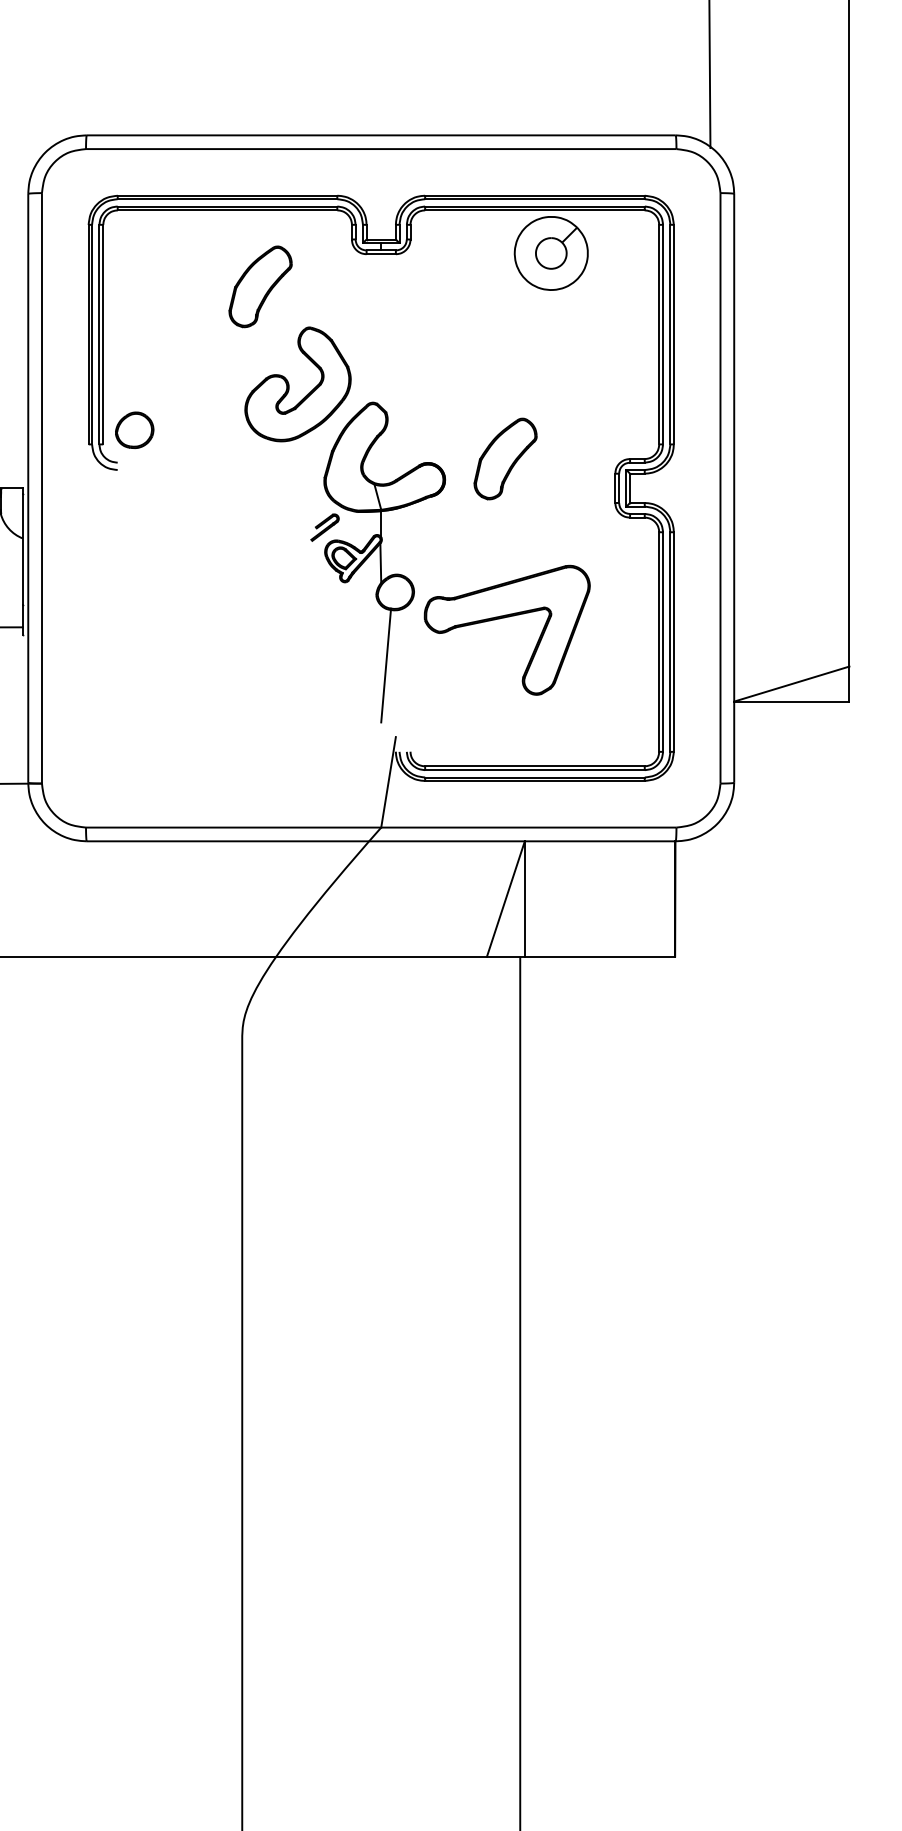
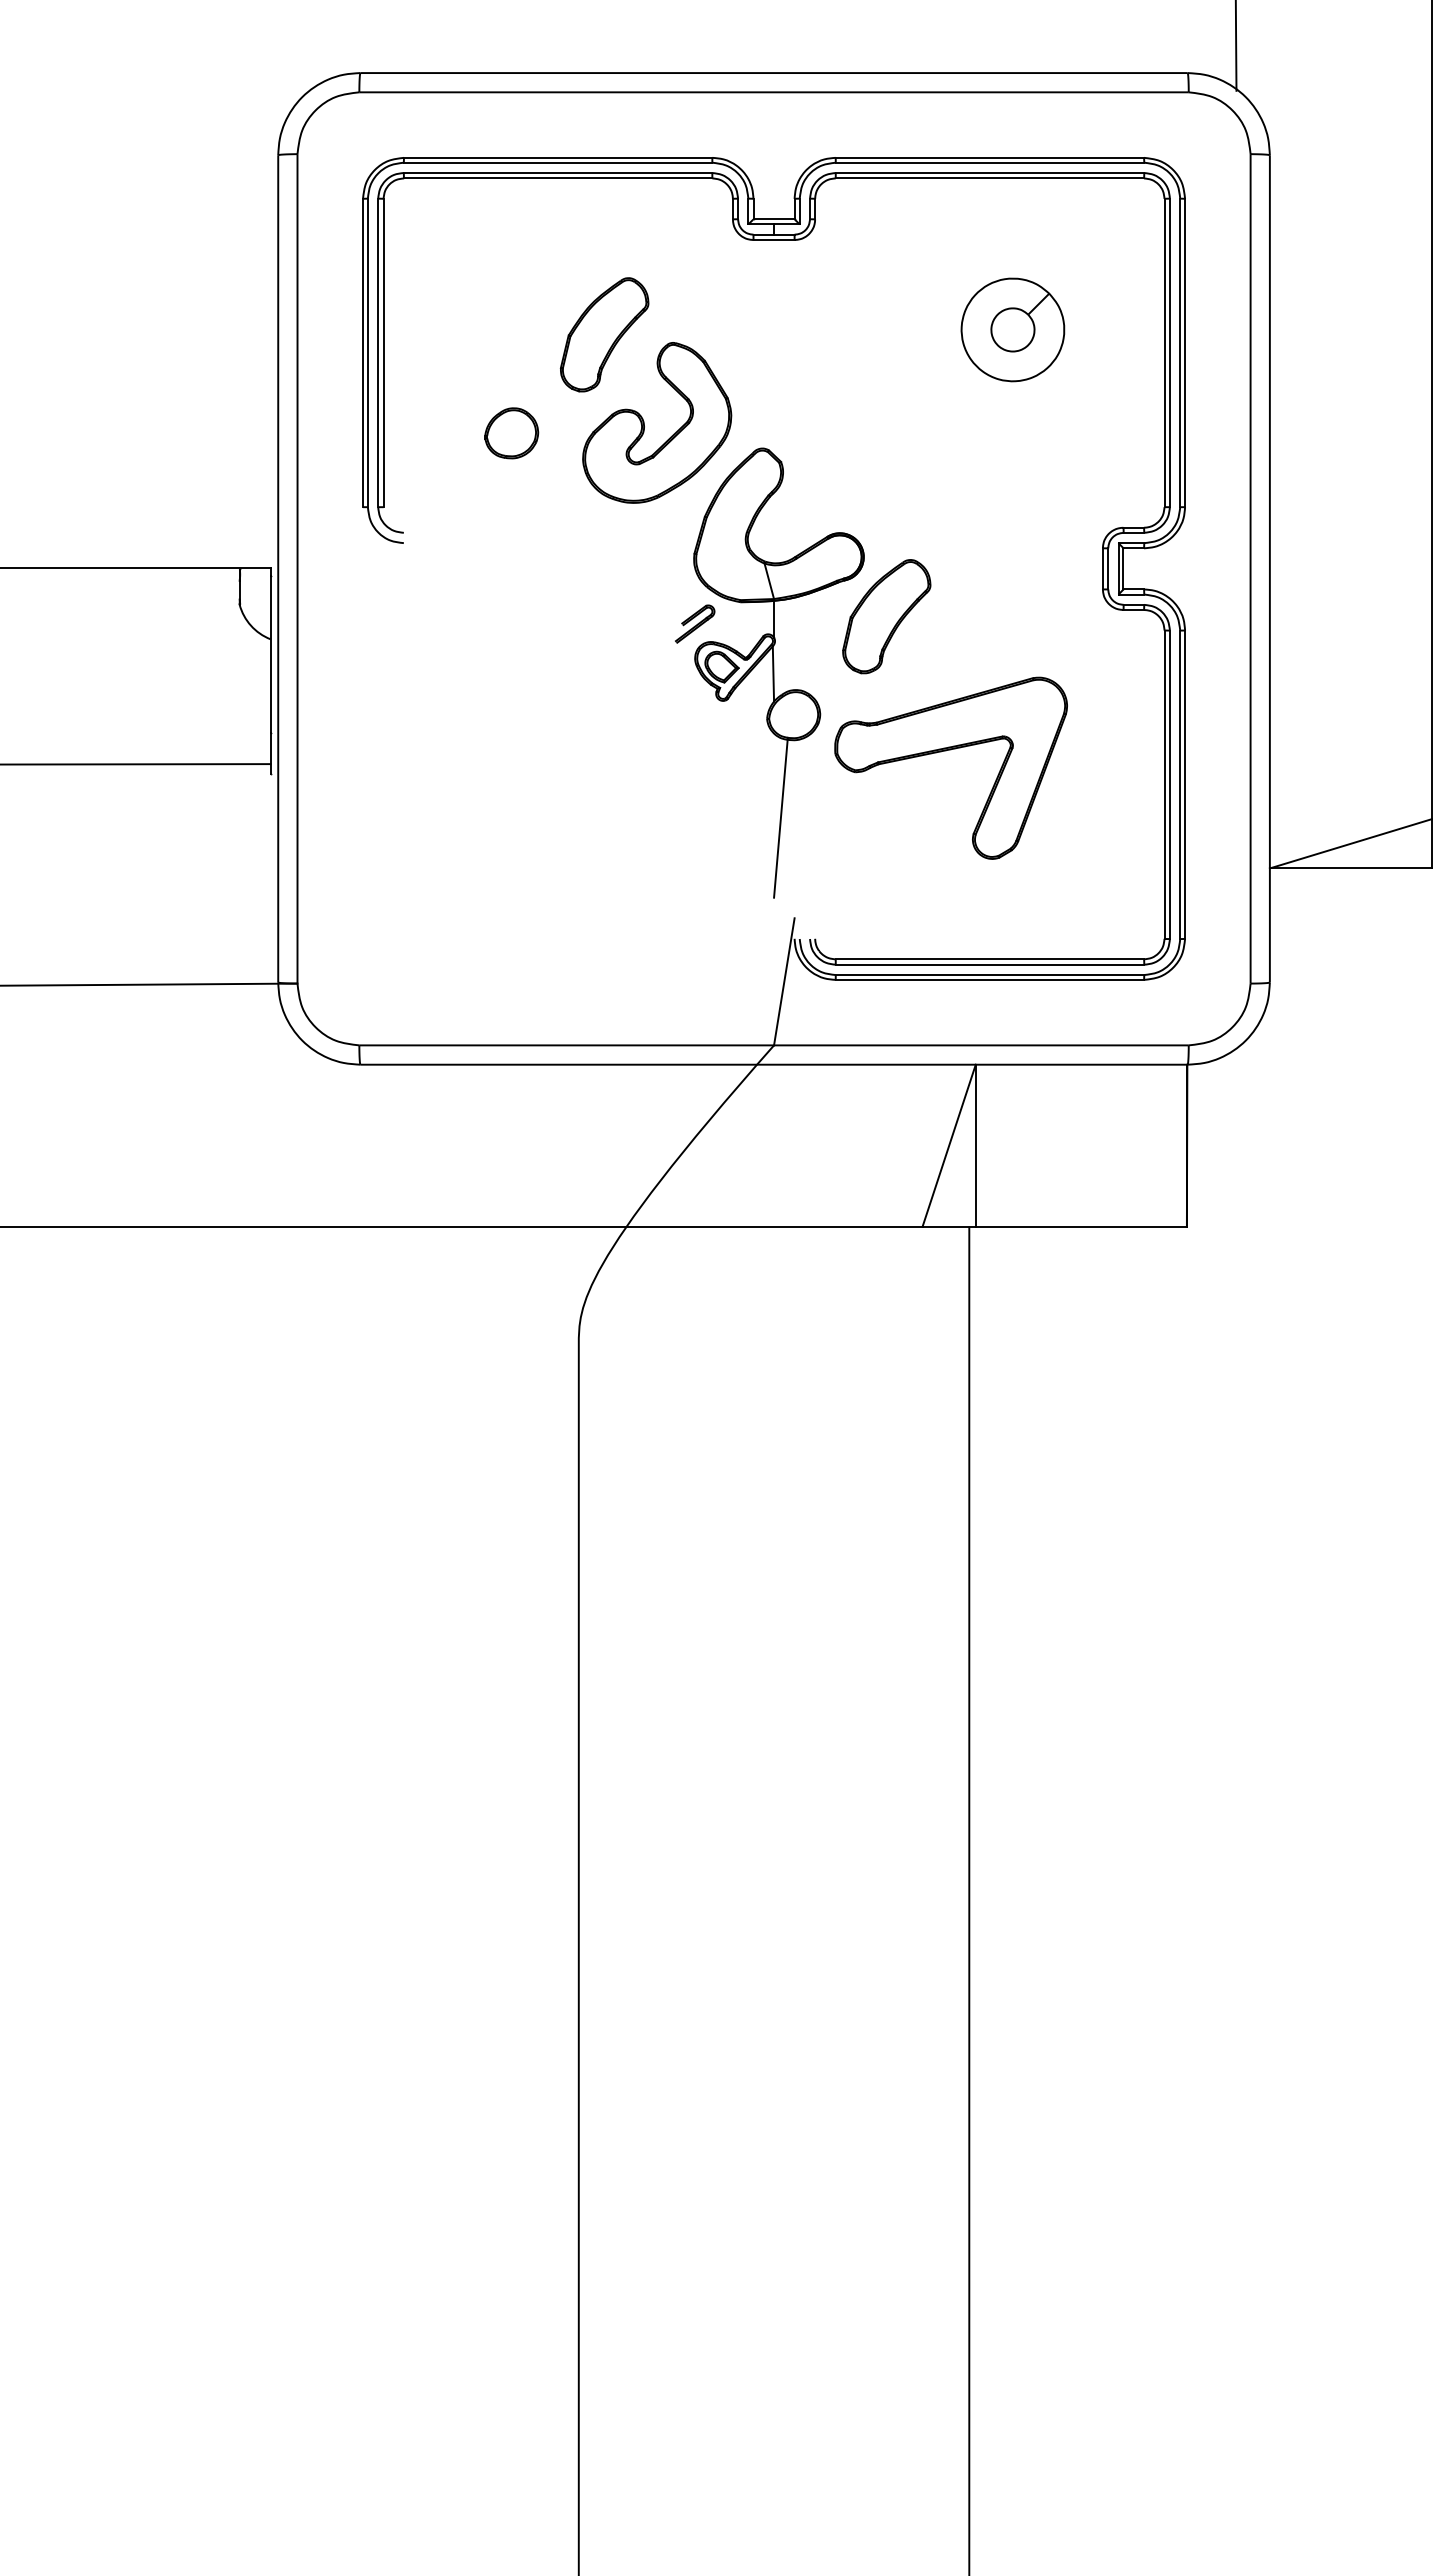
part: (550, 253) -> (1012, 329), moved
part: (260, 286) -> (604, 334), moved
part: (134, 430) -> (511, 433), moved
part: (505, 458) -> (886, 616), moved

